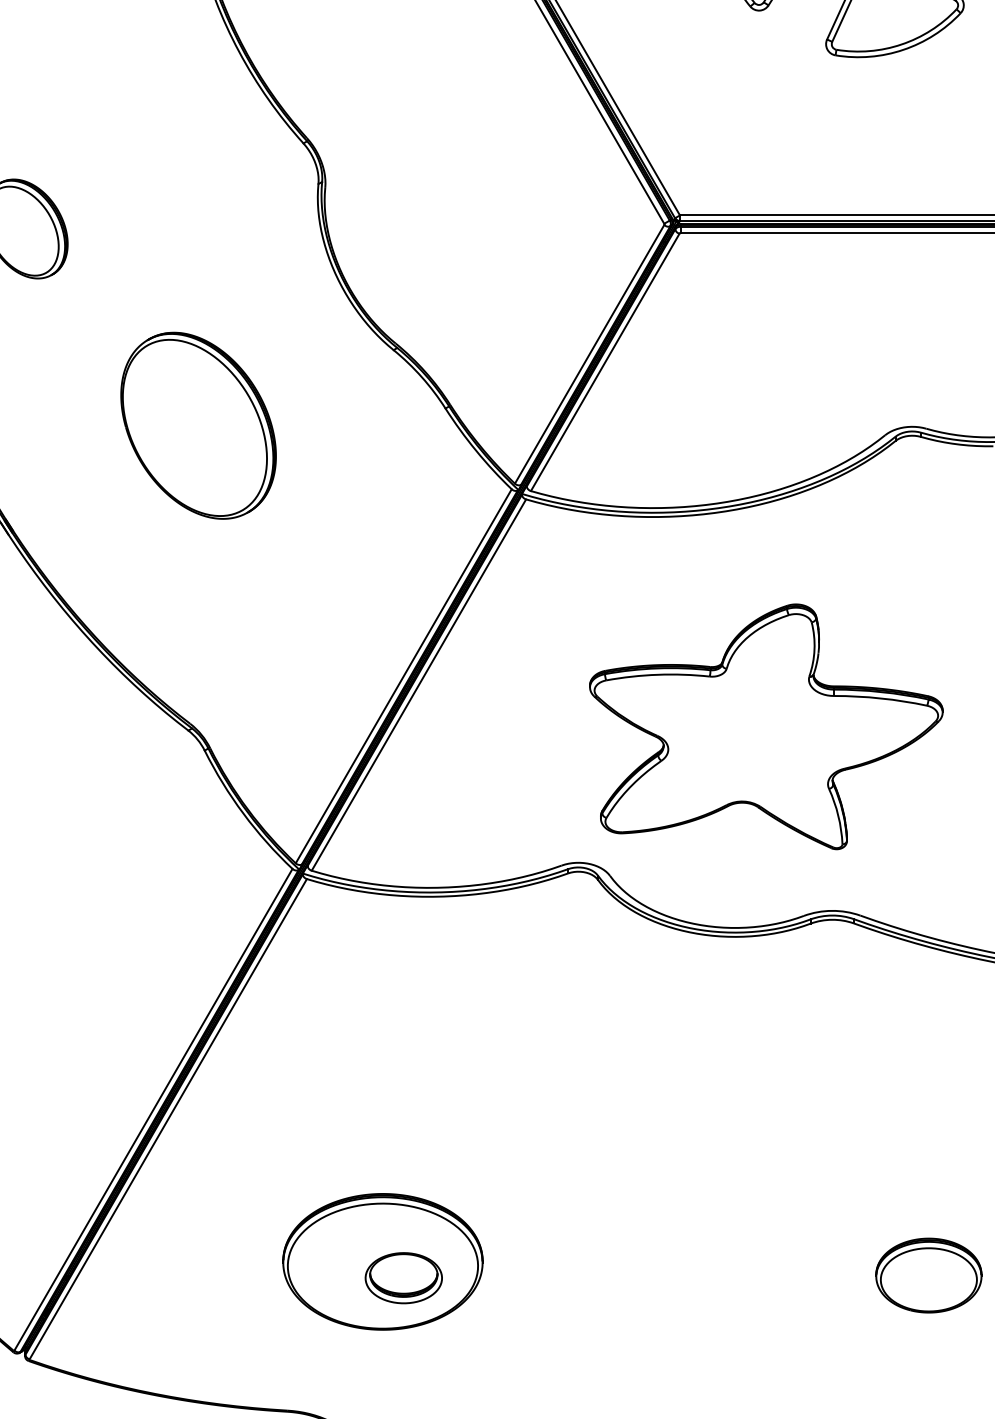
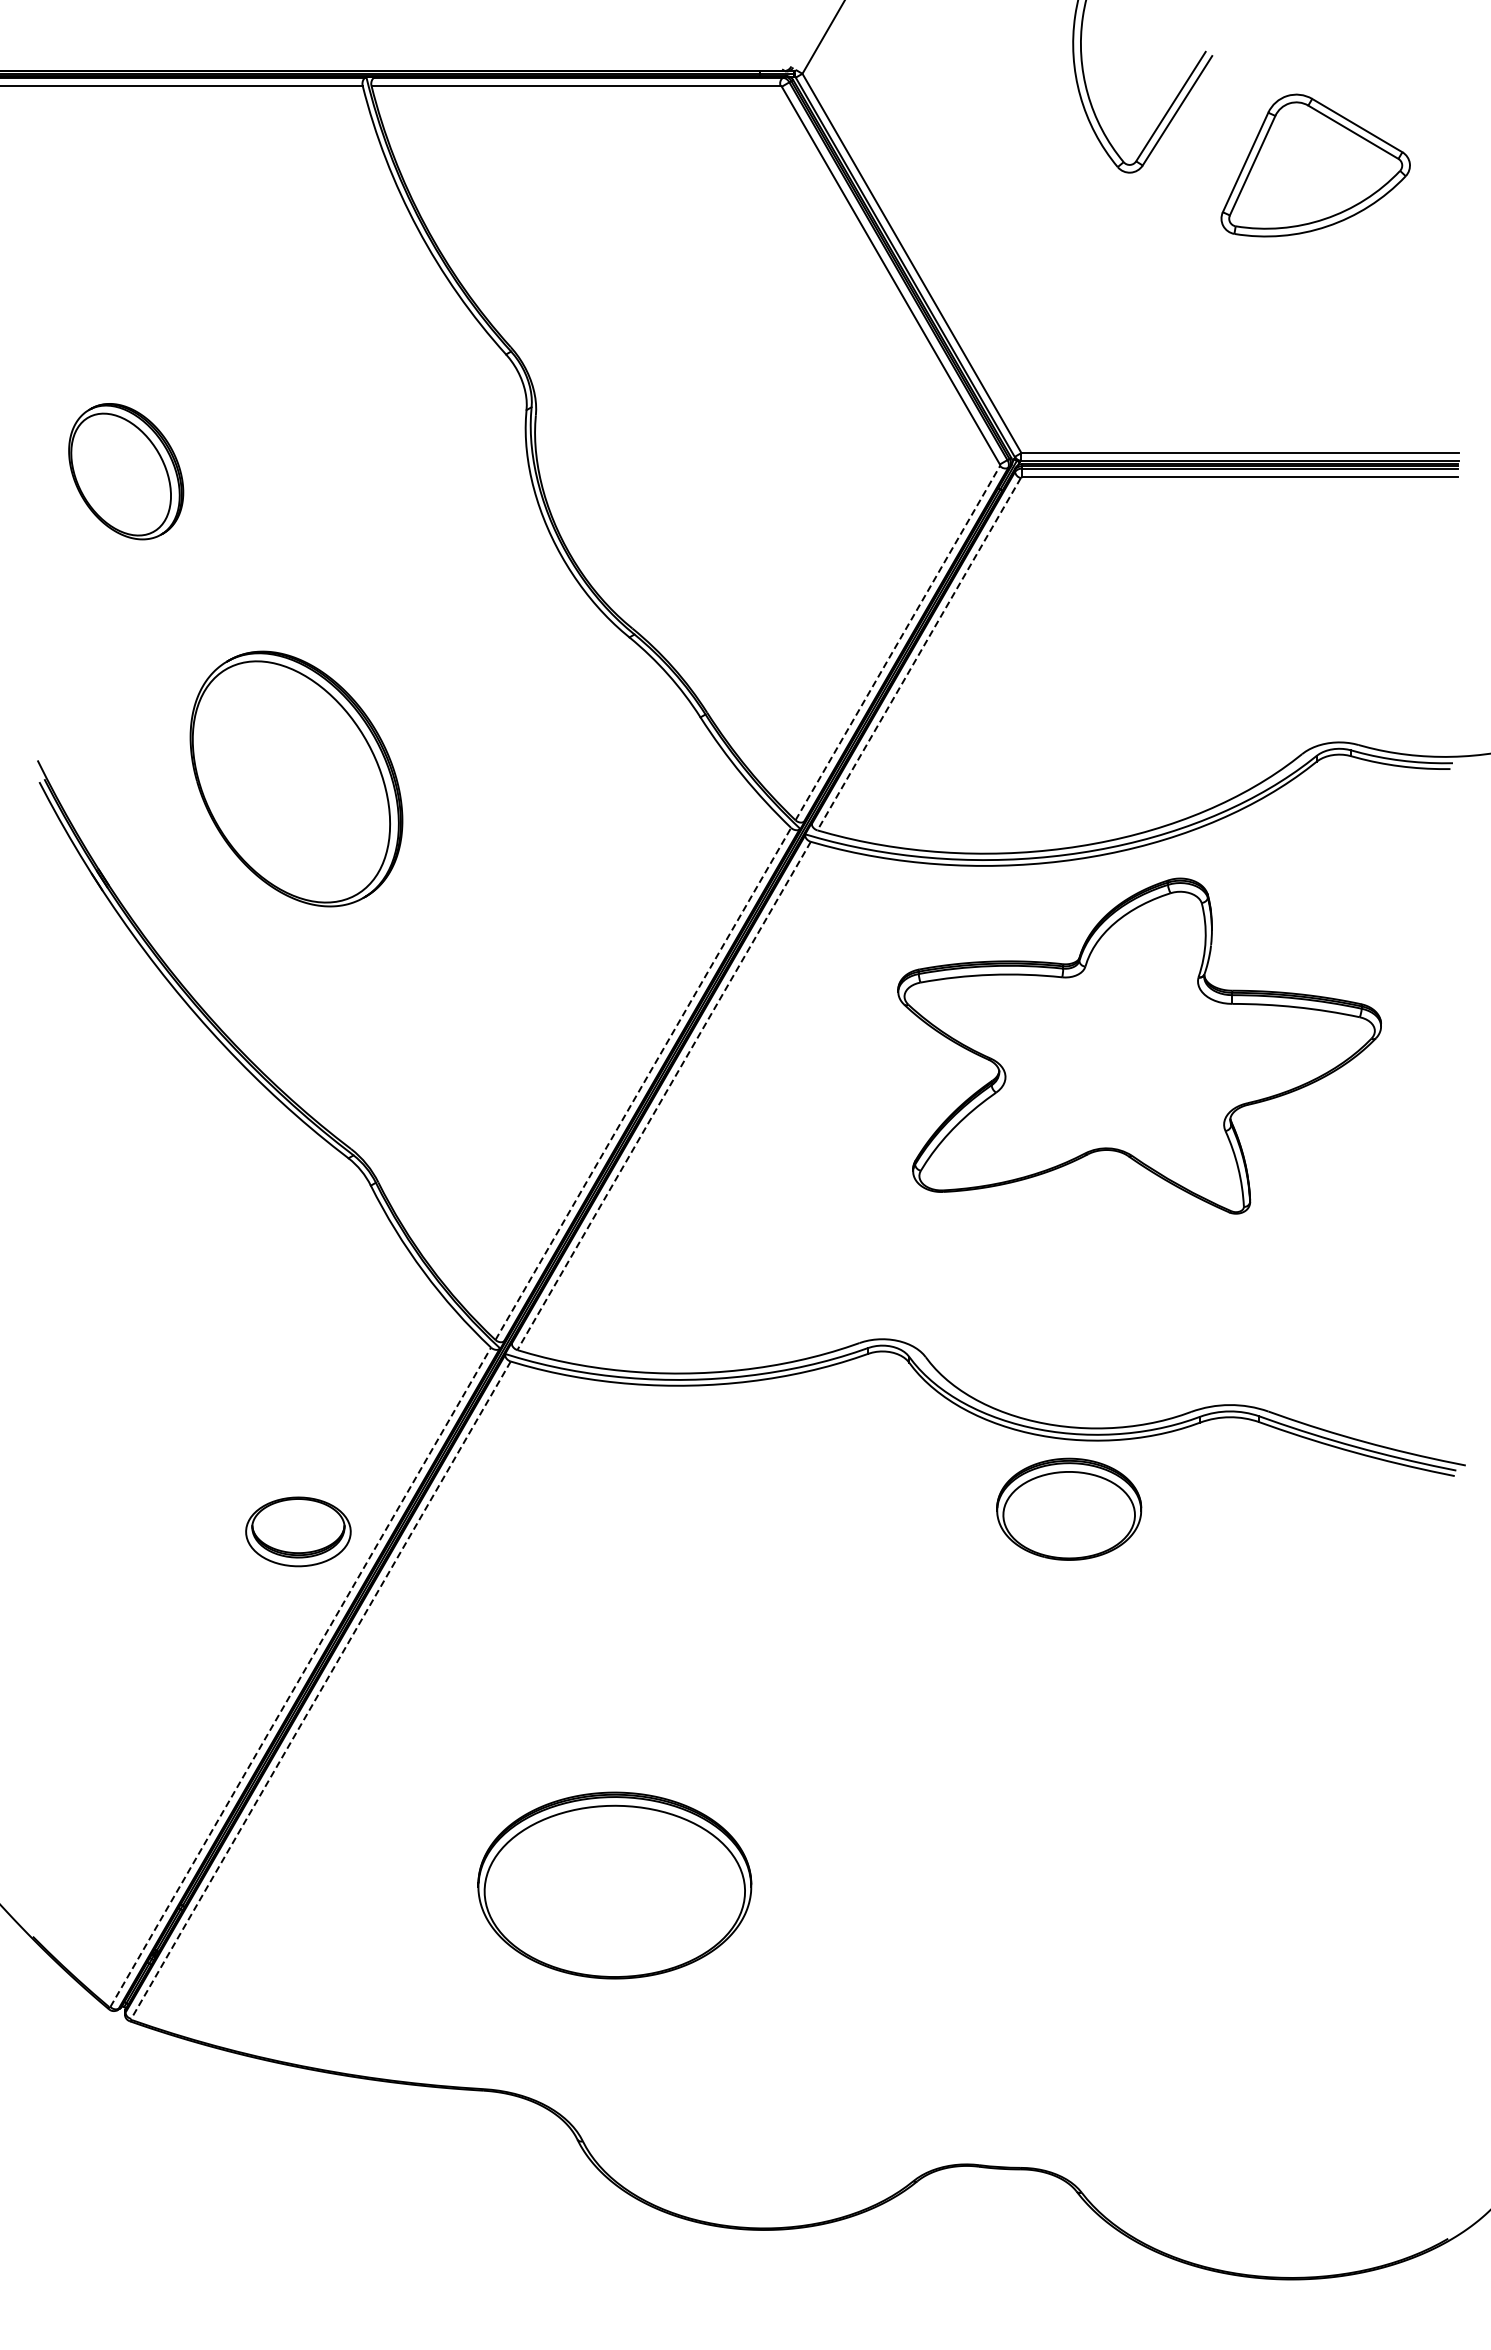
line: (589, 354) -> (897, 643), solid -> dashed
line: (604, 362) -> (918, 654), solid -> dashed
part: (198, 425) -> (296, 778), moved
line: (403, 675) -> (643, 1083), solid -> dashed
line: (418, 685) -> (663, 1096), solid -> dashed
part: (766, 726) -> (1139, 1045), moved
line: (153, 1109) -> (300, 1677), solid -> dashed
line: (168, 1119) -> (321, 1690), solid -> dashed
part: (929, 1274) -> (1069, 1508), moved
part: (403, 1277) -> (298, 1531), moved

